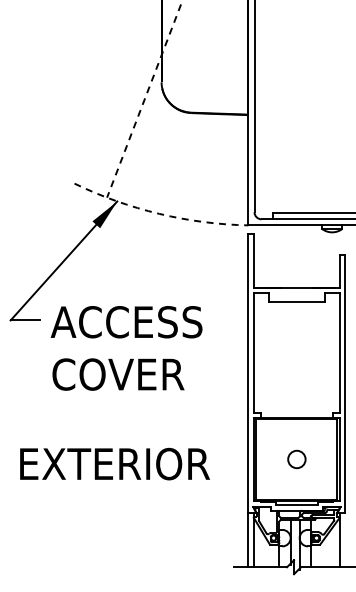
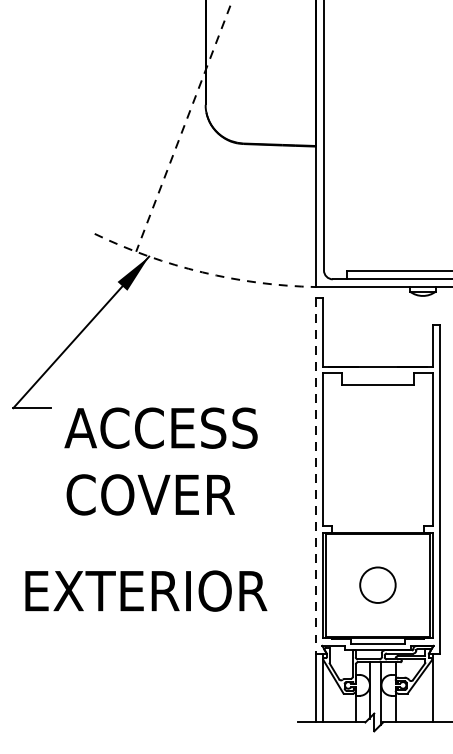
text: (126, 348) -> (160, 461), moved
line: (248, 373) -> (316, 475), solid -> dashed
circle: (296, 459) -> (377, 585), size x1.6

